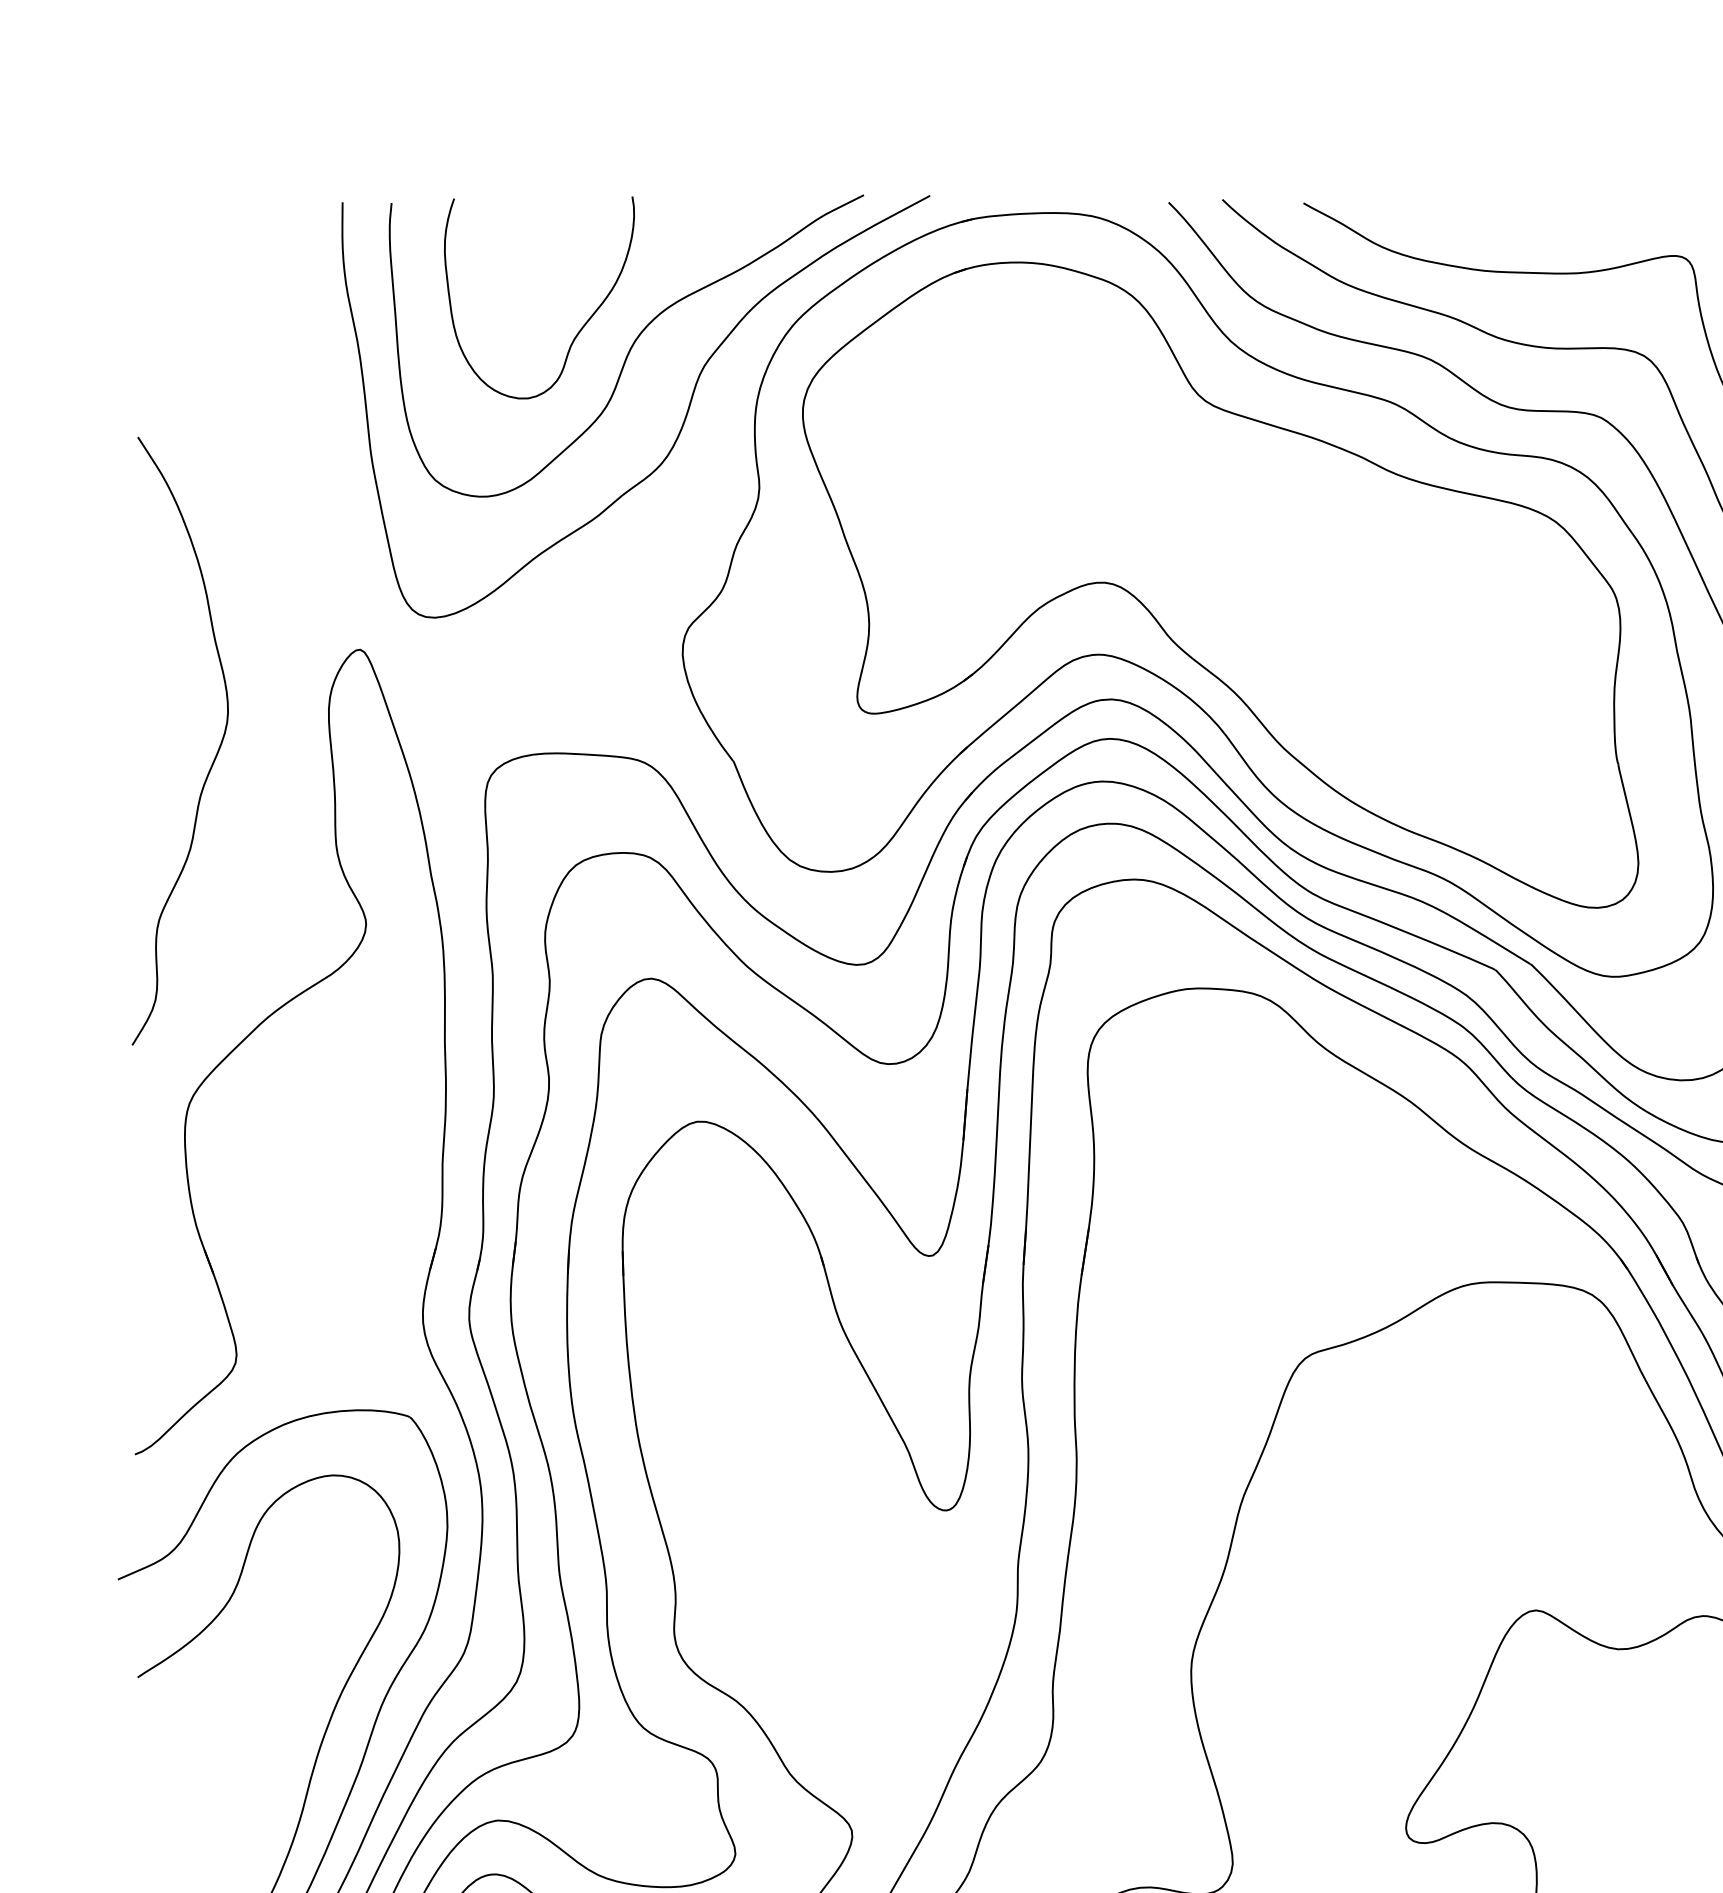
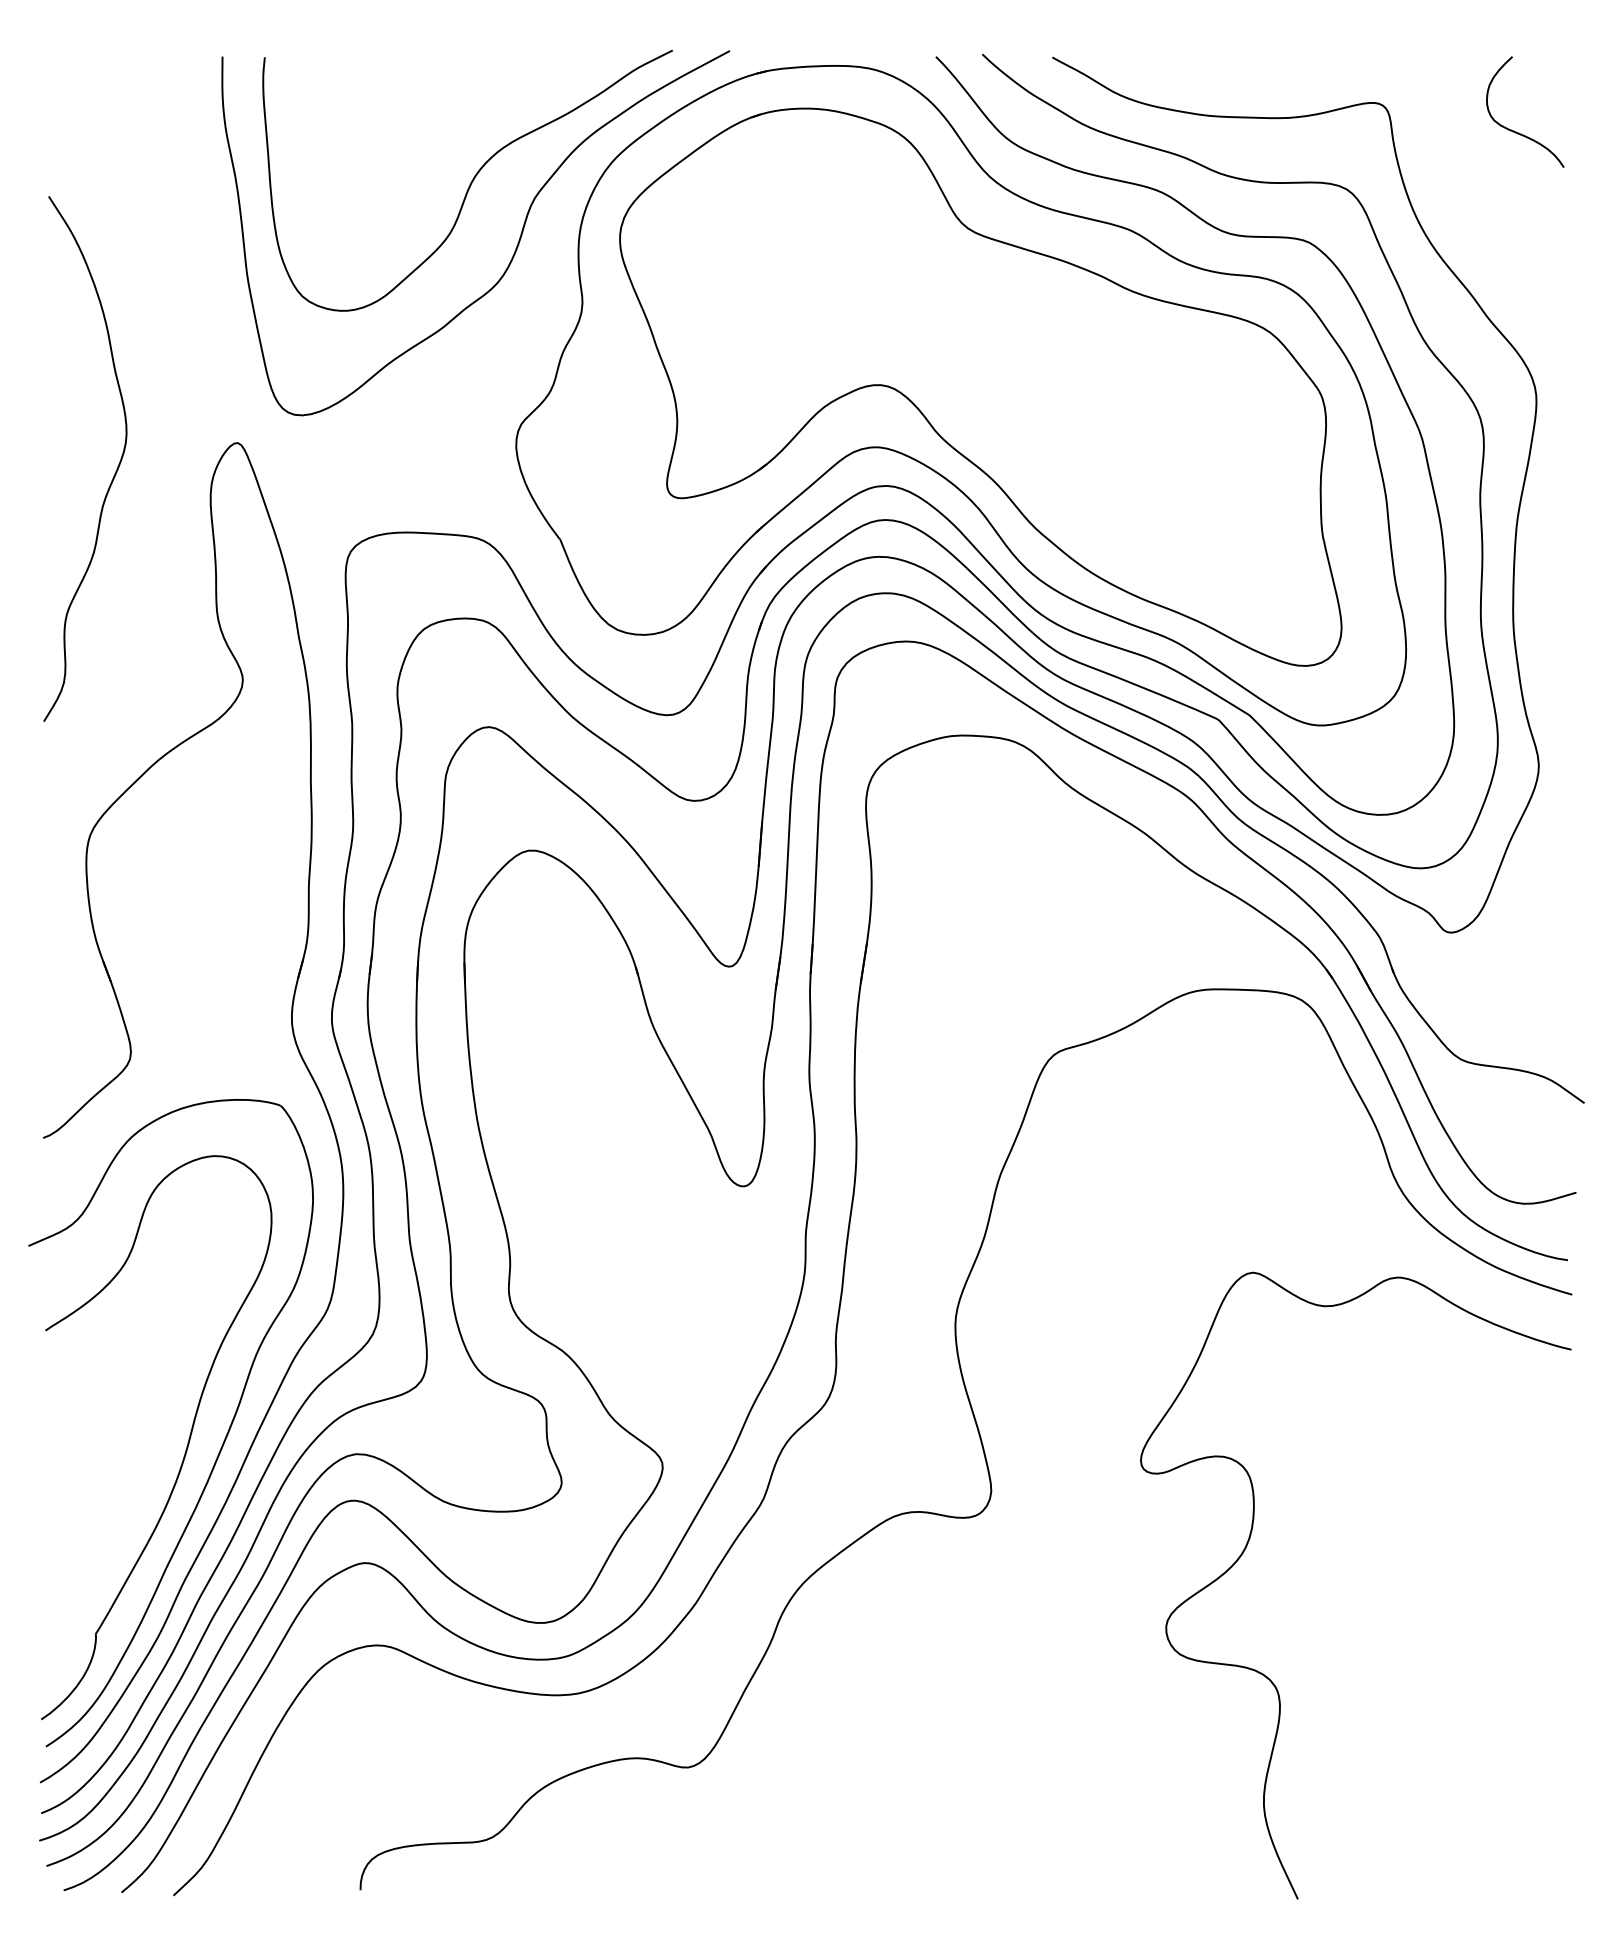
curve: (582, 326) -> (429, 163), removed
curve: (216, 752) -> (116, 468), moved

